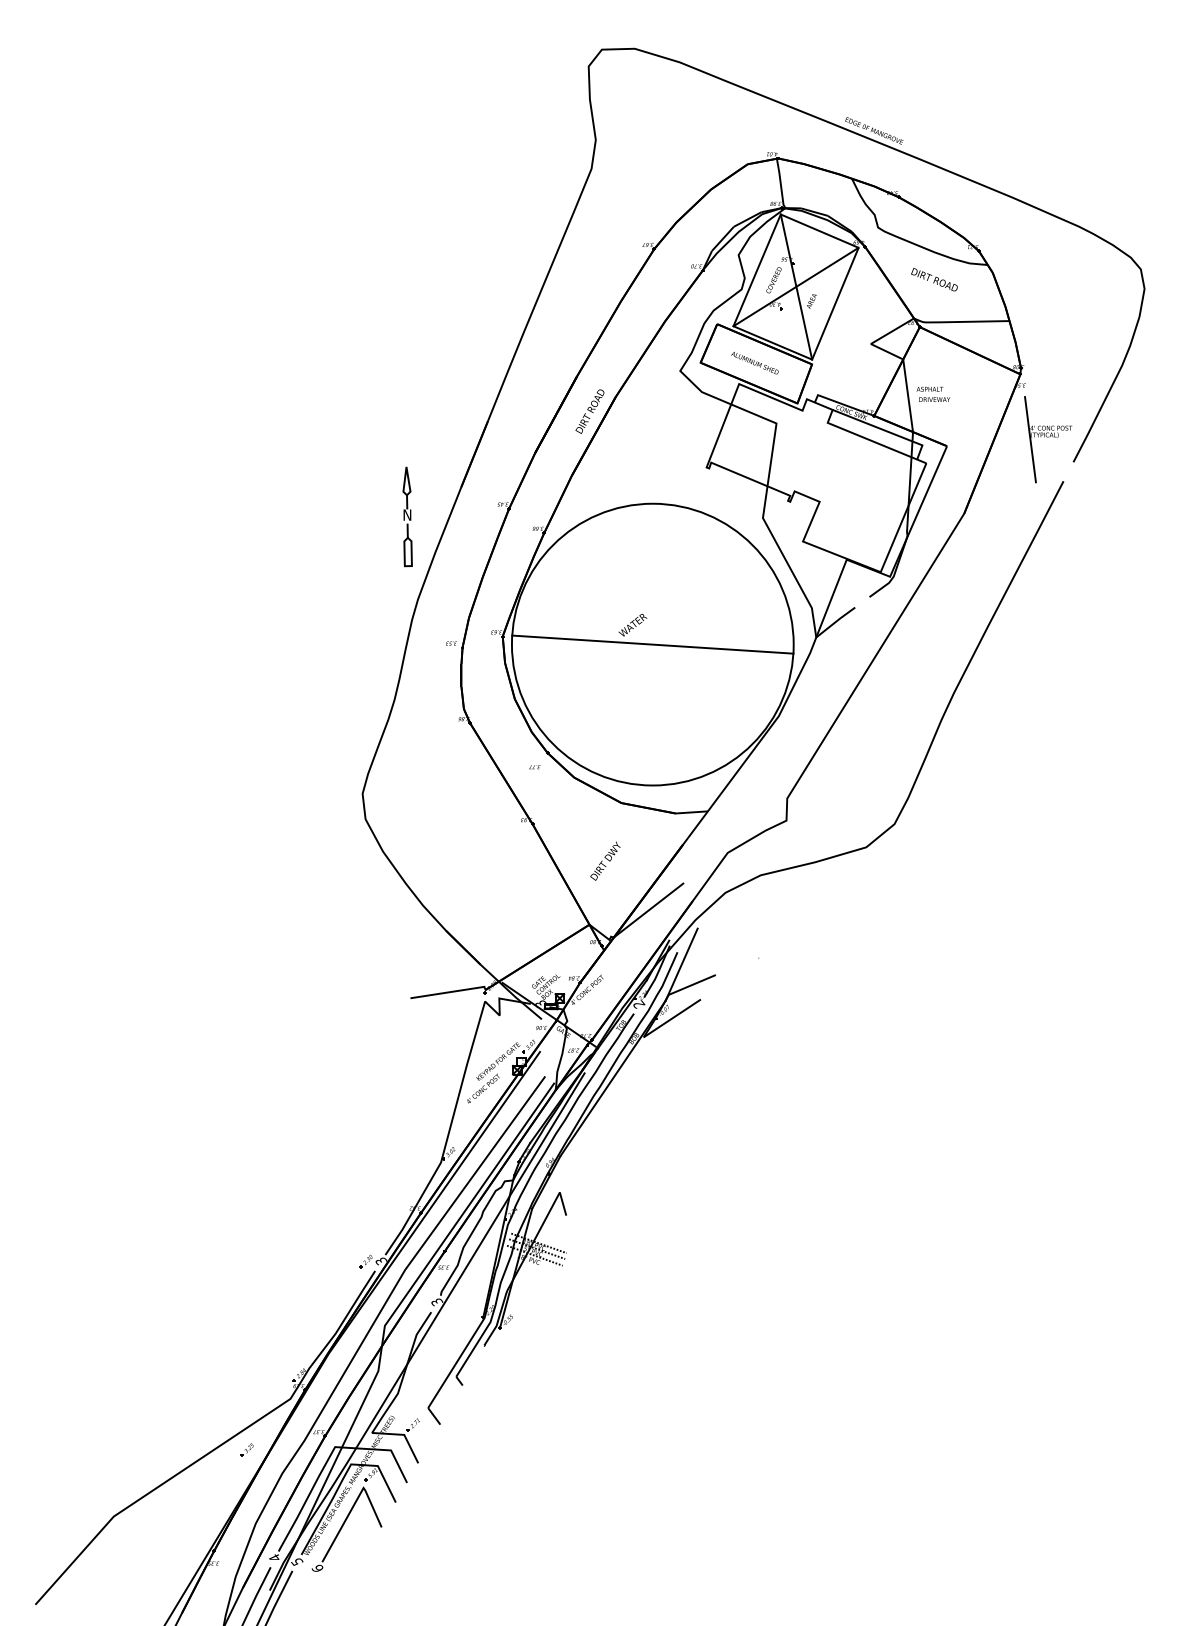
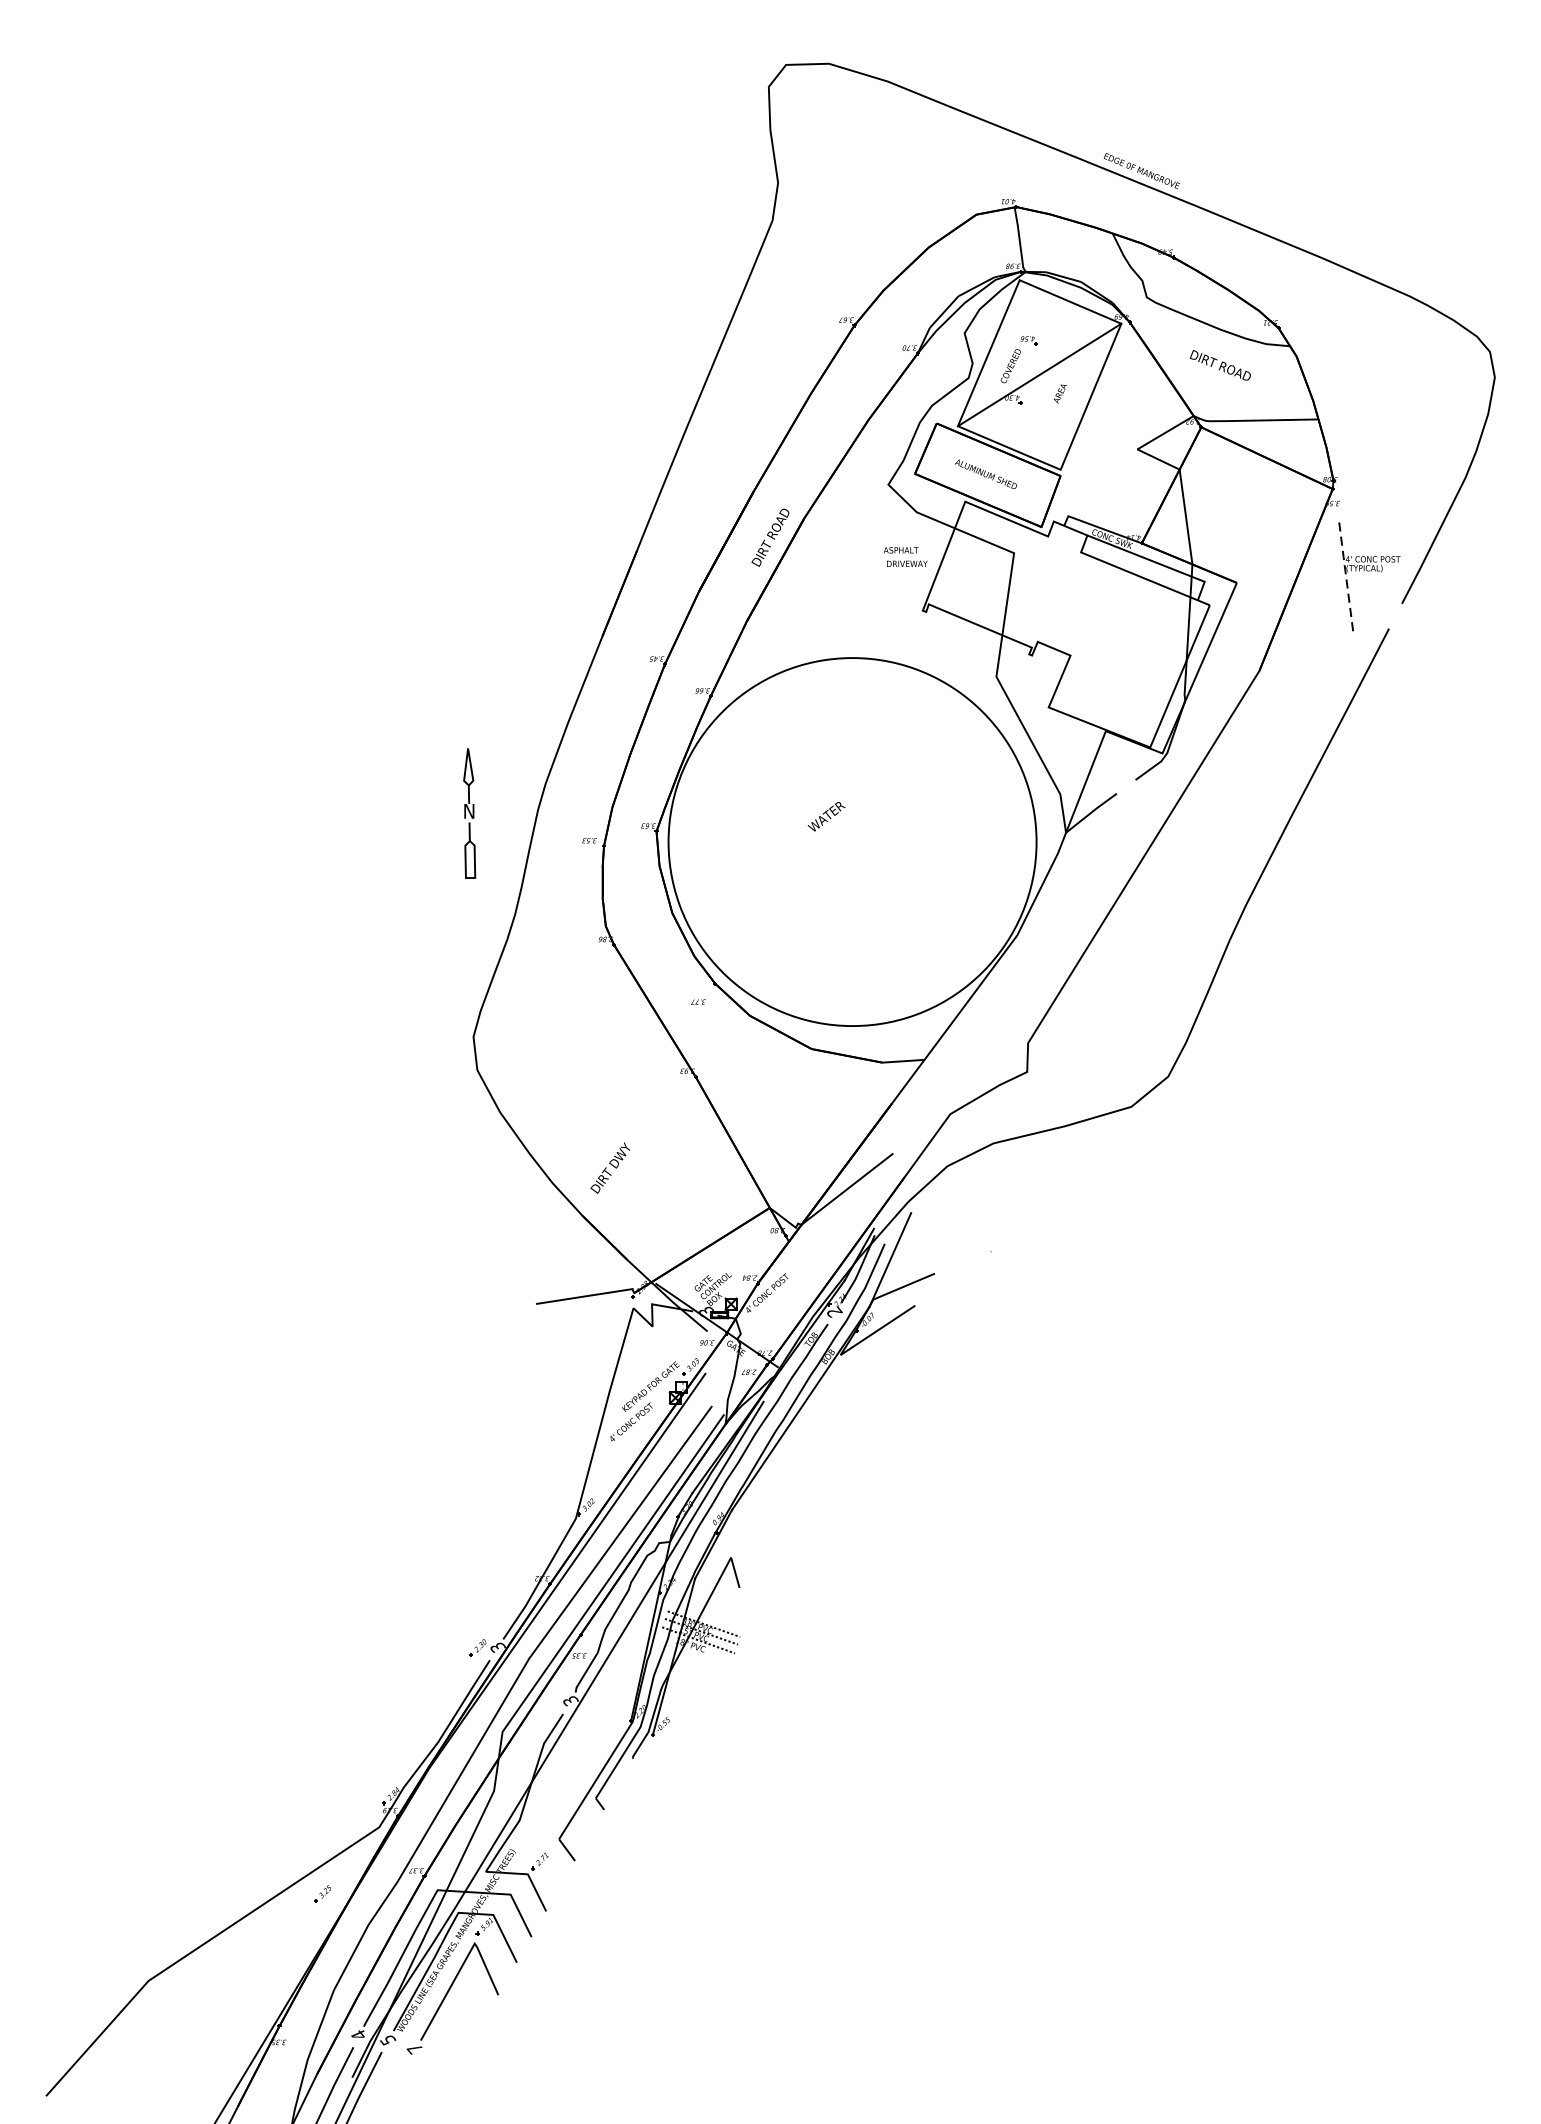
line: (796, 286) -> (1040, 374), removed
text: (933, 393) -> (905, 555), moved
line: (1030, 438) -> (1345, 572), solid -> dashed
part: (407, 516) -> (469, 813), moved
line: (652, 644) -> (852, 841), removed
text: (605, 860) -> (610, 1167), moved
text: (317, 1568) -> (414, 2048), 6 -> 7

